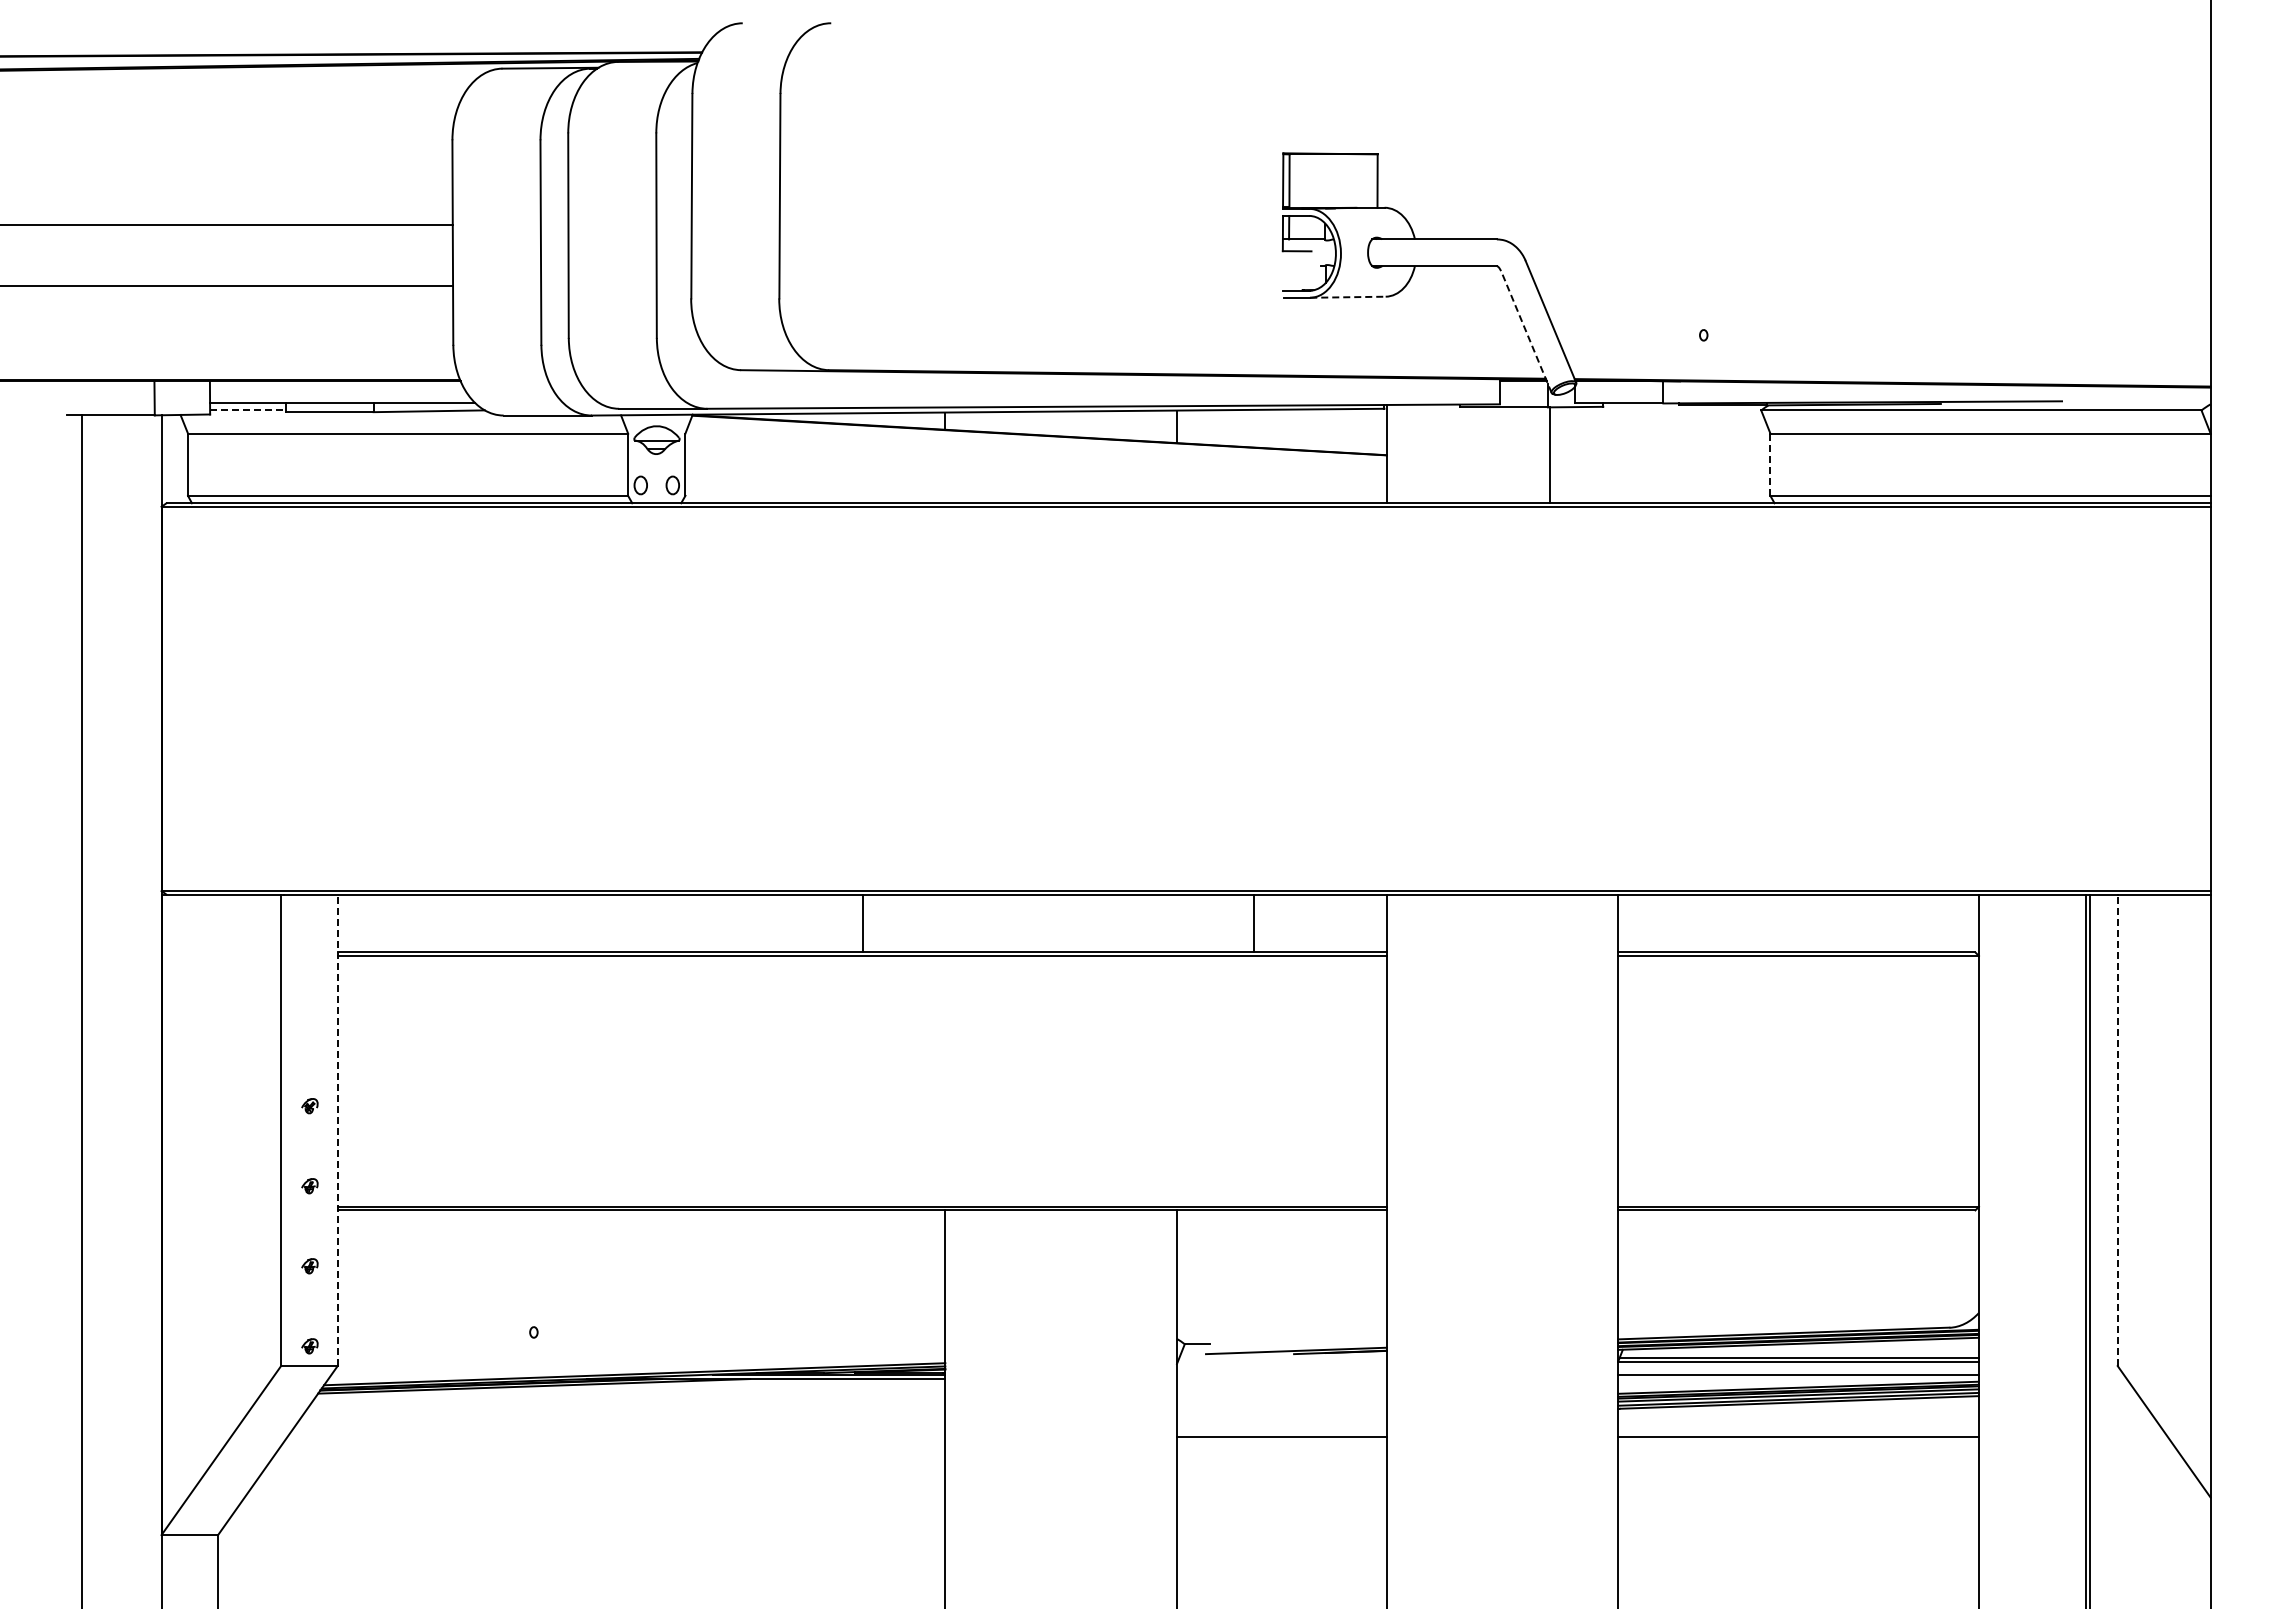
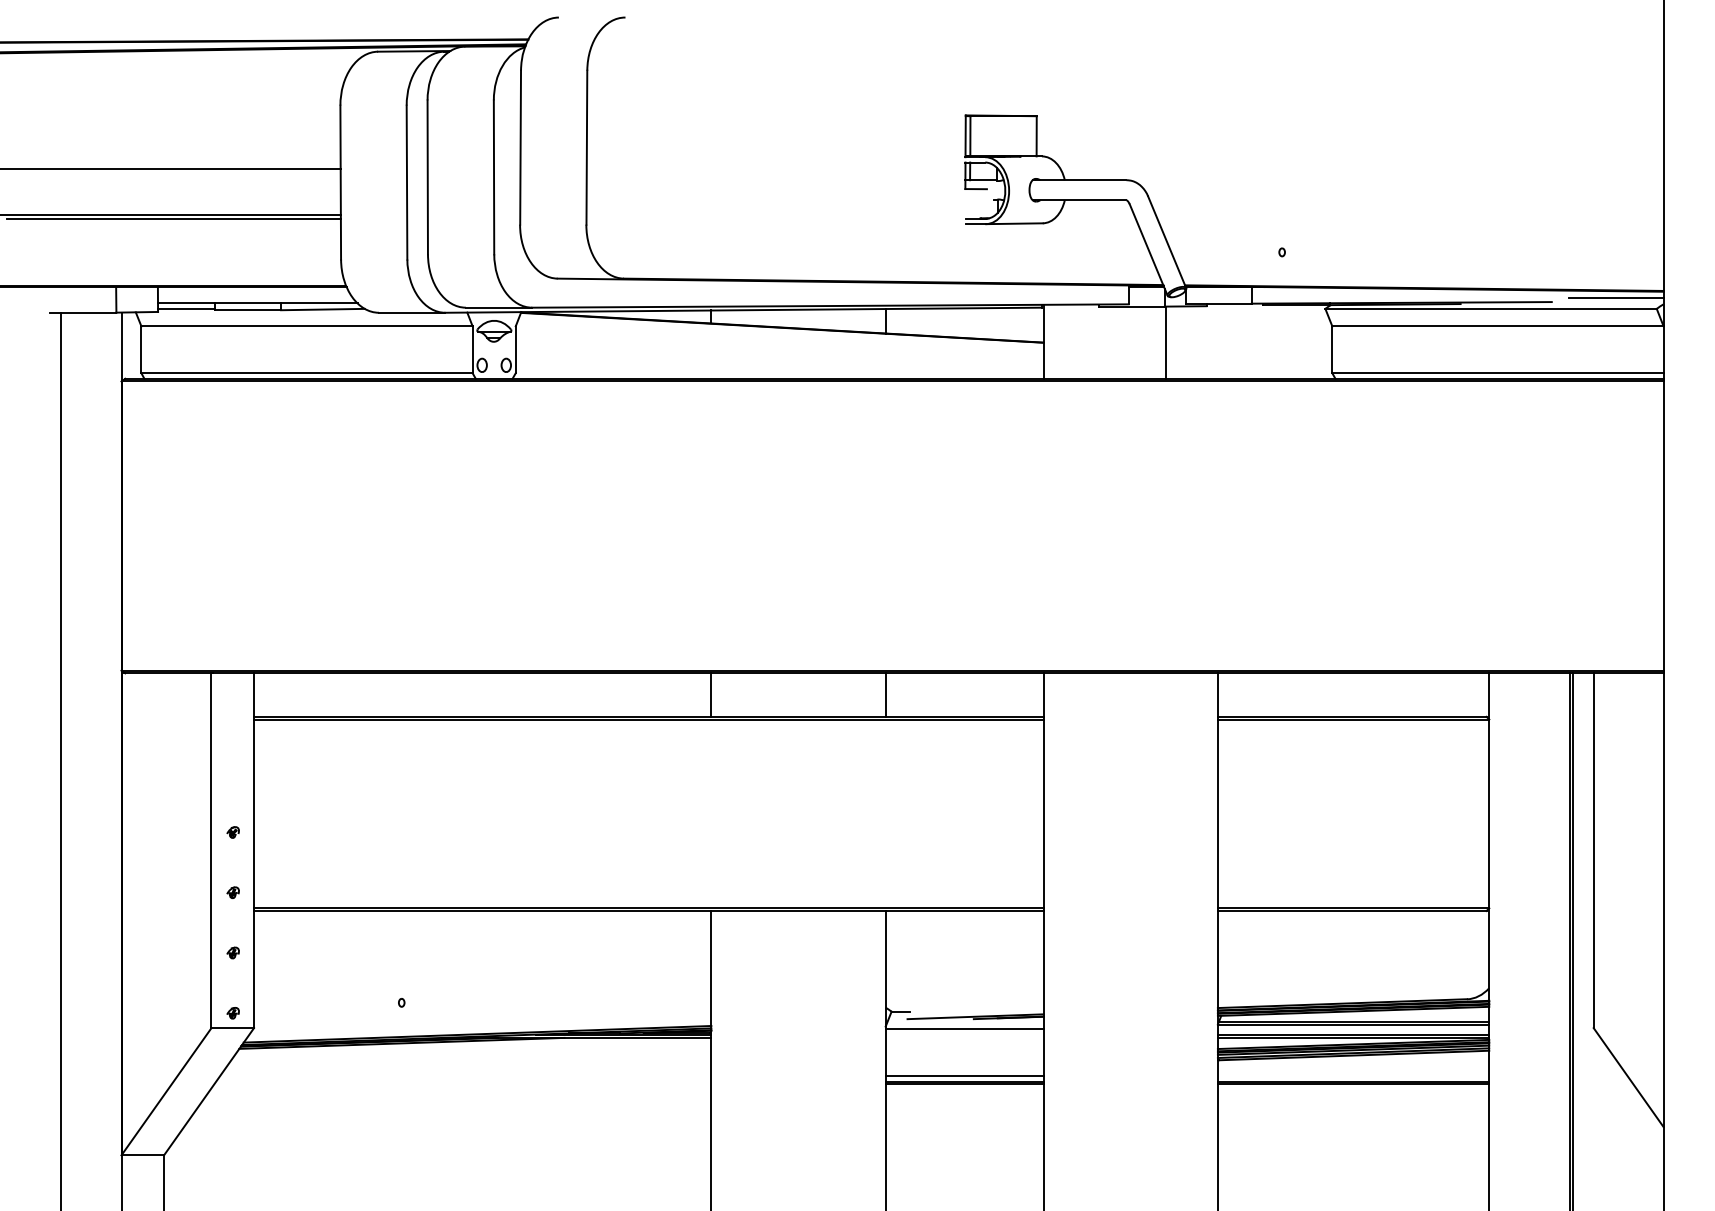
line: (231, 291) -> (174, 219), added
line: (1347, 297) -> (1014, 223), dashed -> solid
line: (1526, 332) -> (1148, 250), dashed -> solid
line: (2147, 396) -> (1616, 298), added
line: (247, 410) -> (186, 308), dashed -> solid
line: (1770, 465) -> (1332, 350), dashed -> solid
line: (863, 923) -> (711, 695), moved
line: (1254, 923) -> (886, 695), moved
line: (337, 1130) -> (253, 850), dashed -> solid
line: (2117, 1130) -> (1593, 850), dashed -> solid
line: (1281, 1367) -> (964, 1029), added
line: (1798, 1379) -> (1353, 1038), added
line: (1281, 1429) -> (964, 1075), added
line: (1281, 1440) -> (964, 1084), added
line: (1798, 1440) -> (1353, 1084), added

